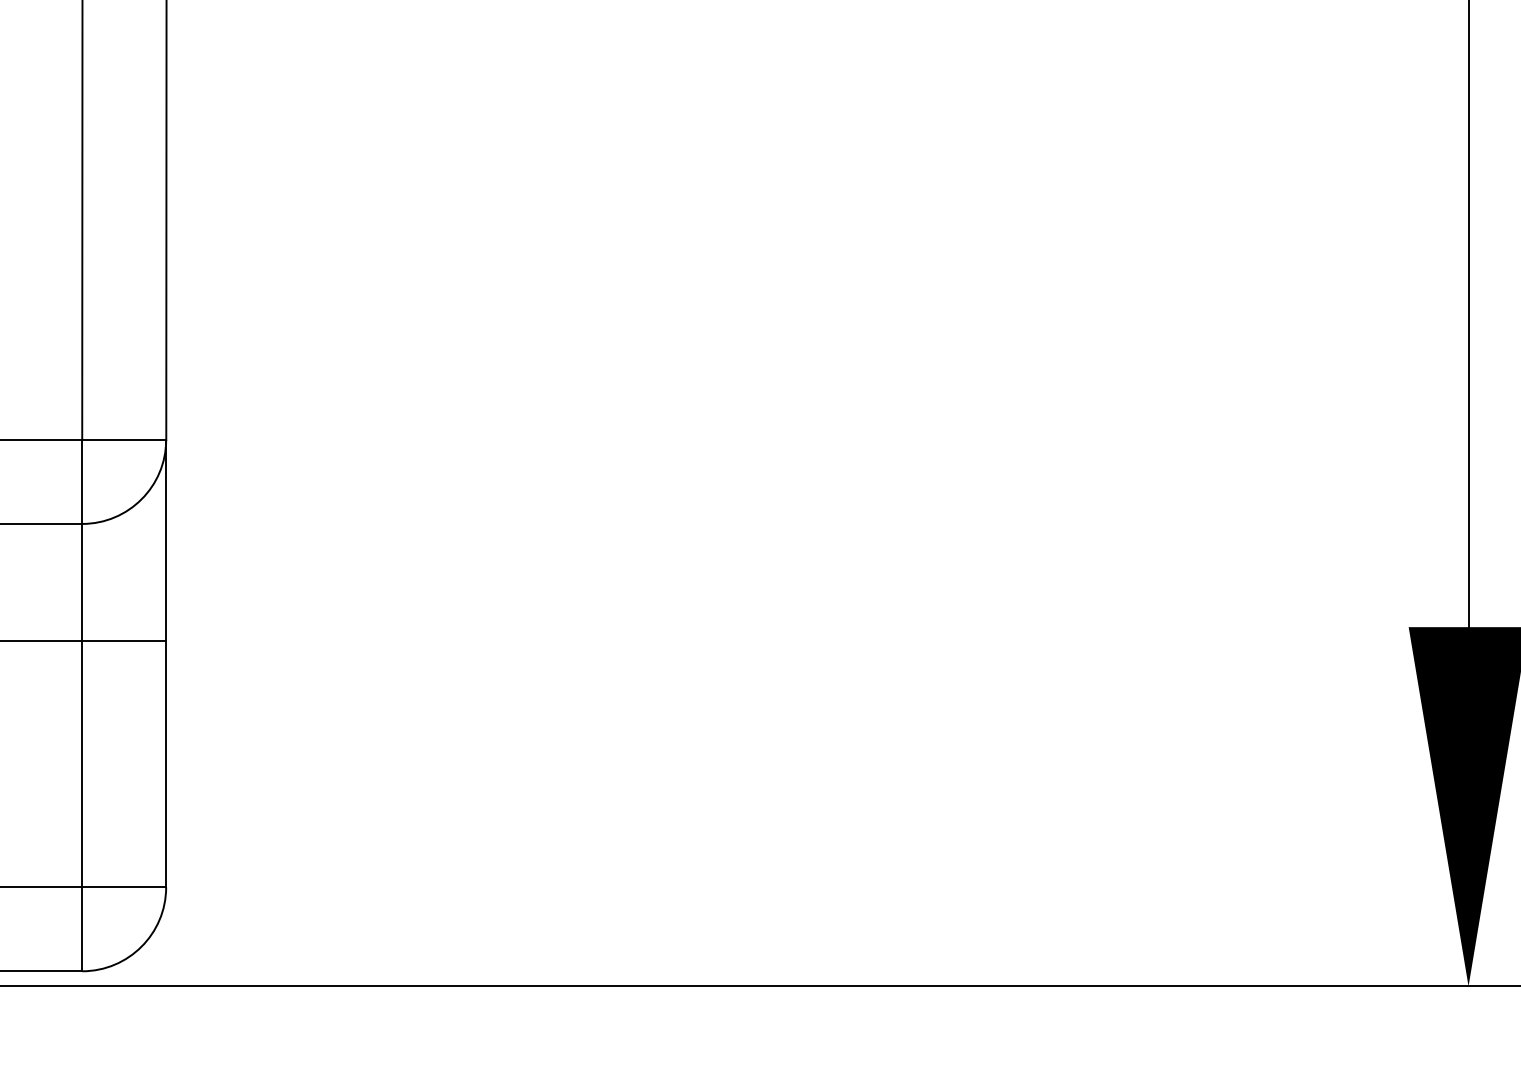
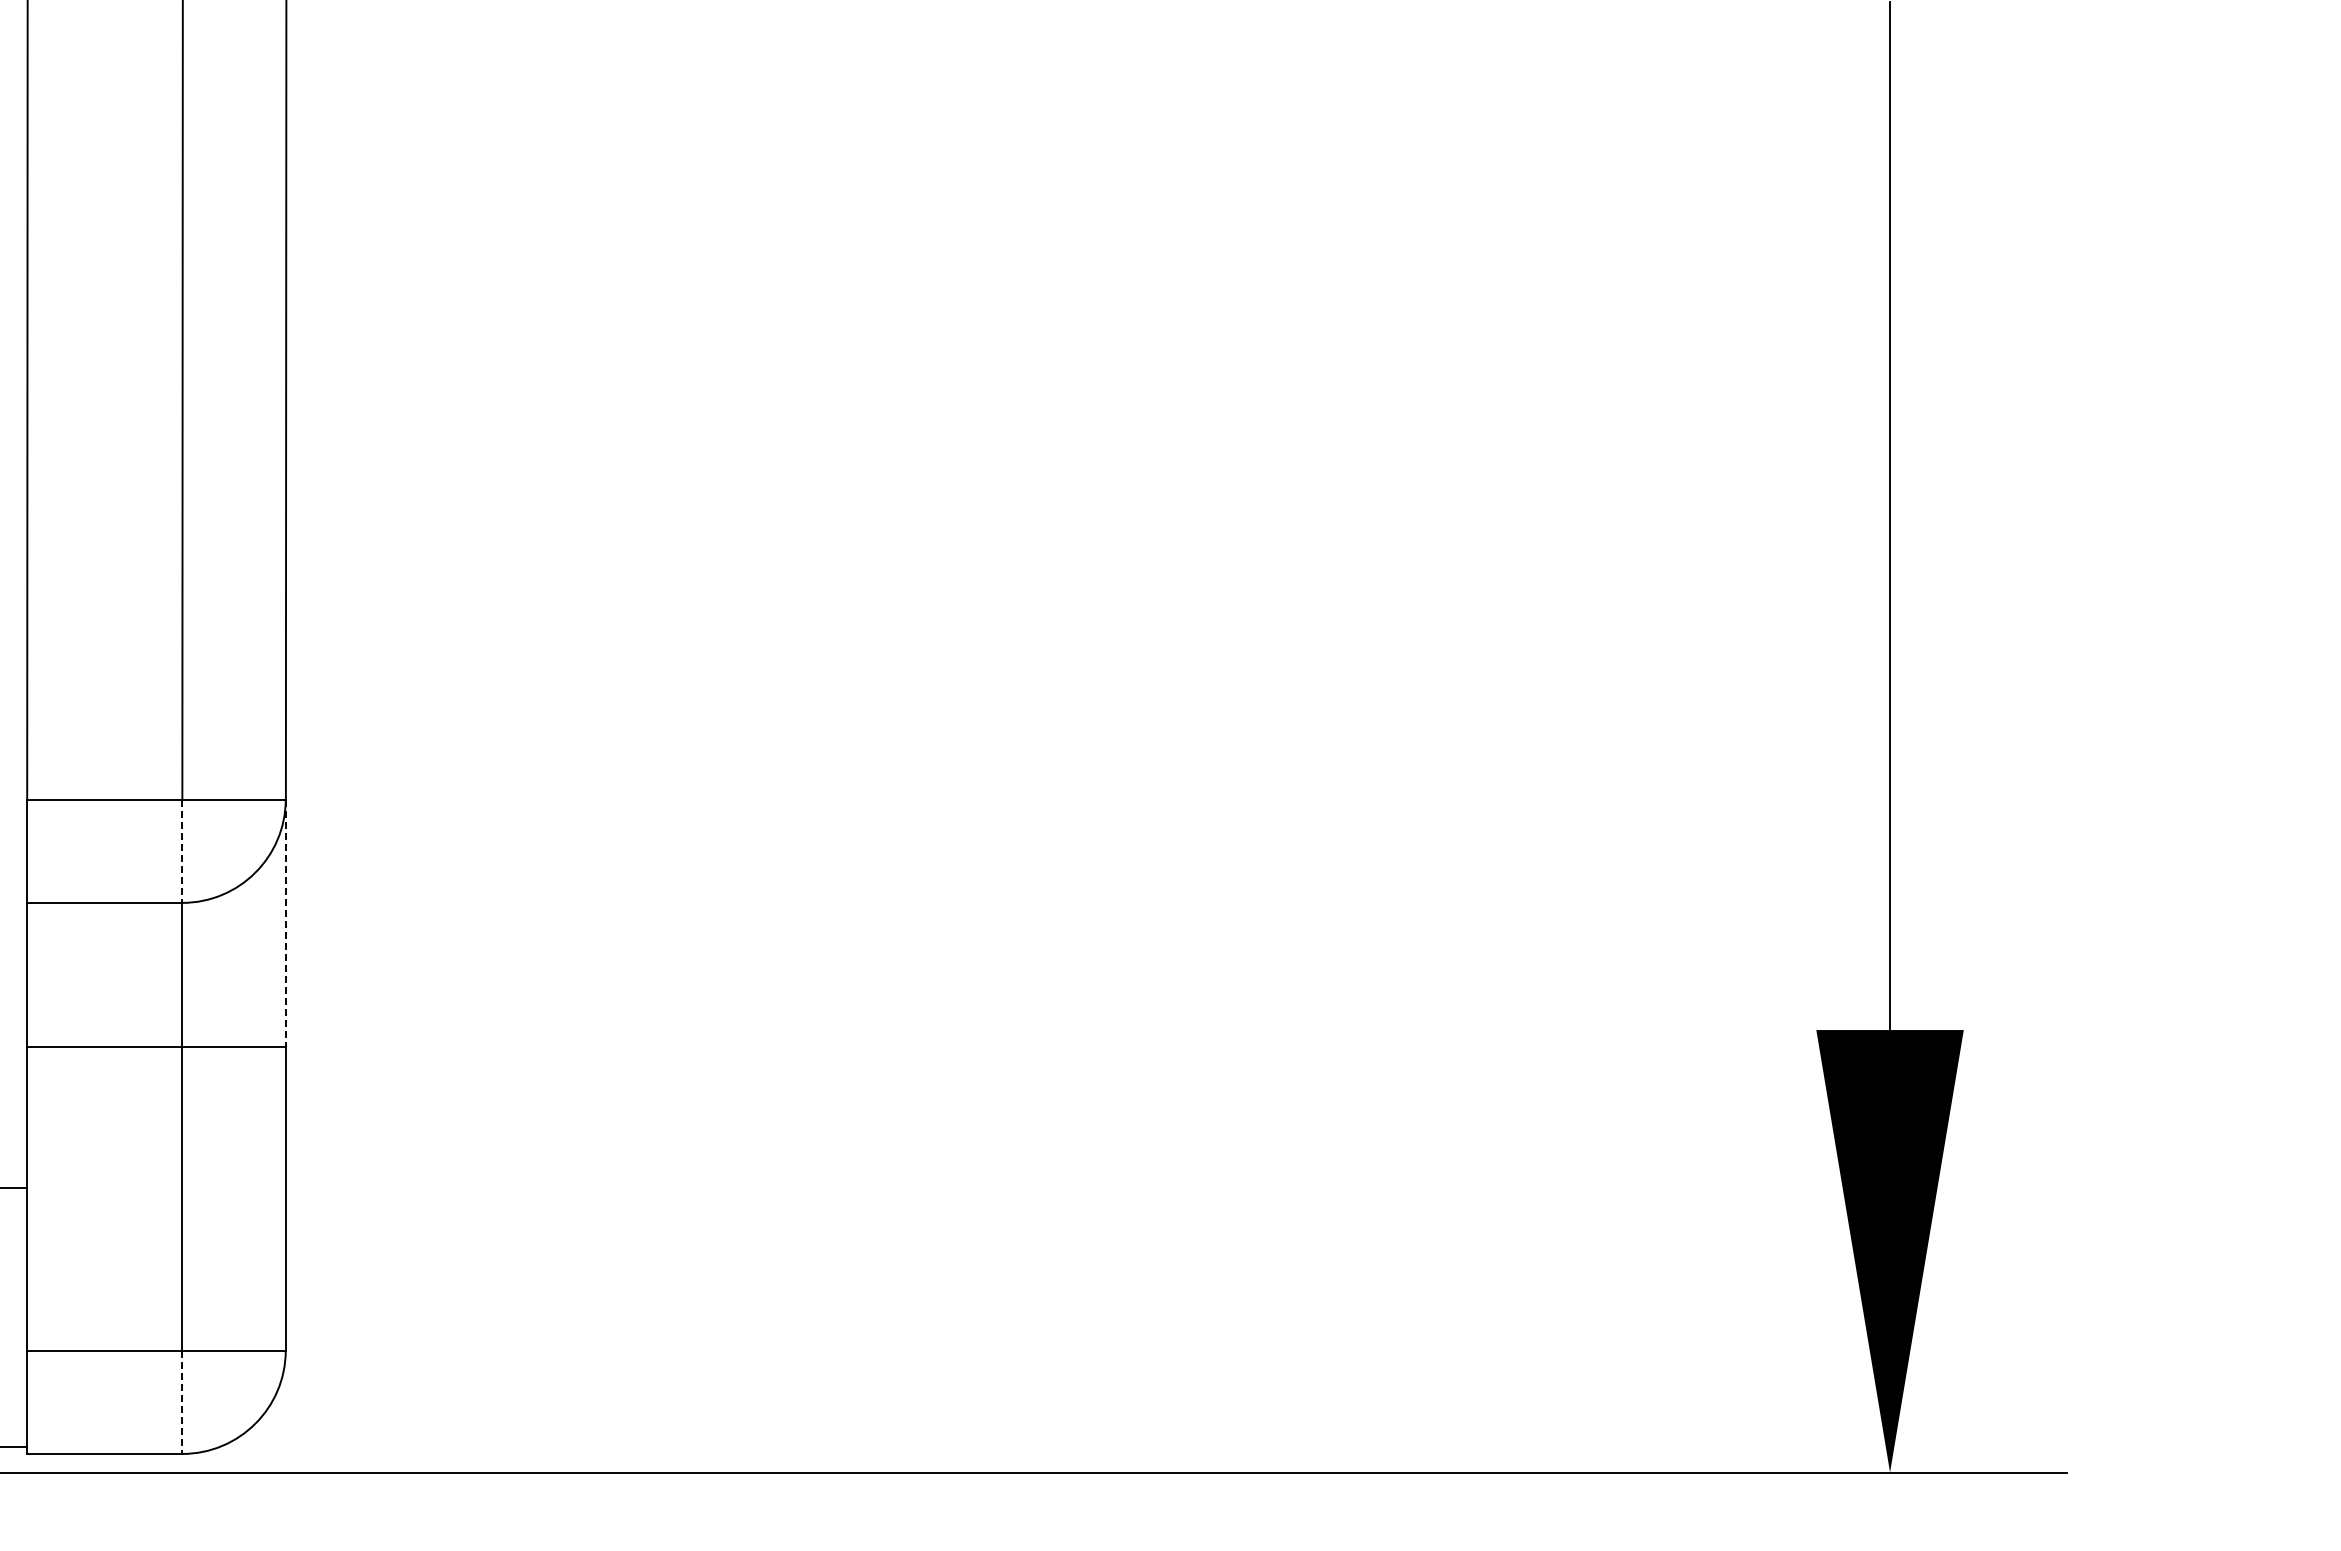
line: (82, 482) -> (182, 851), solid -> dashed
line: (165, 540) -> (285, 923), solid -> dashed
line: (82, 929) -> (182, 1402), solid -> dashed

